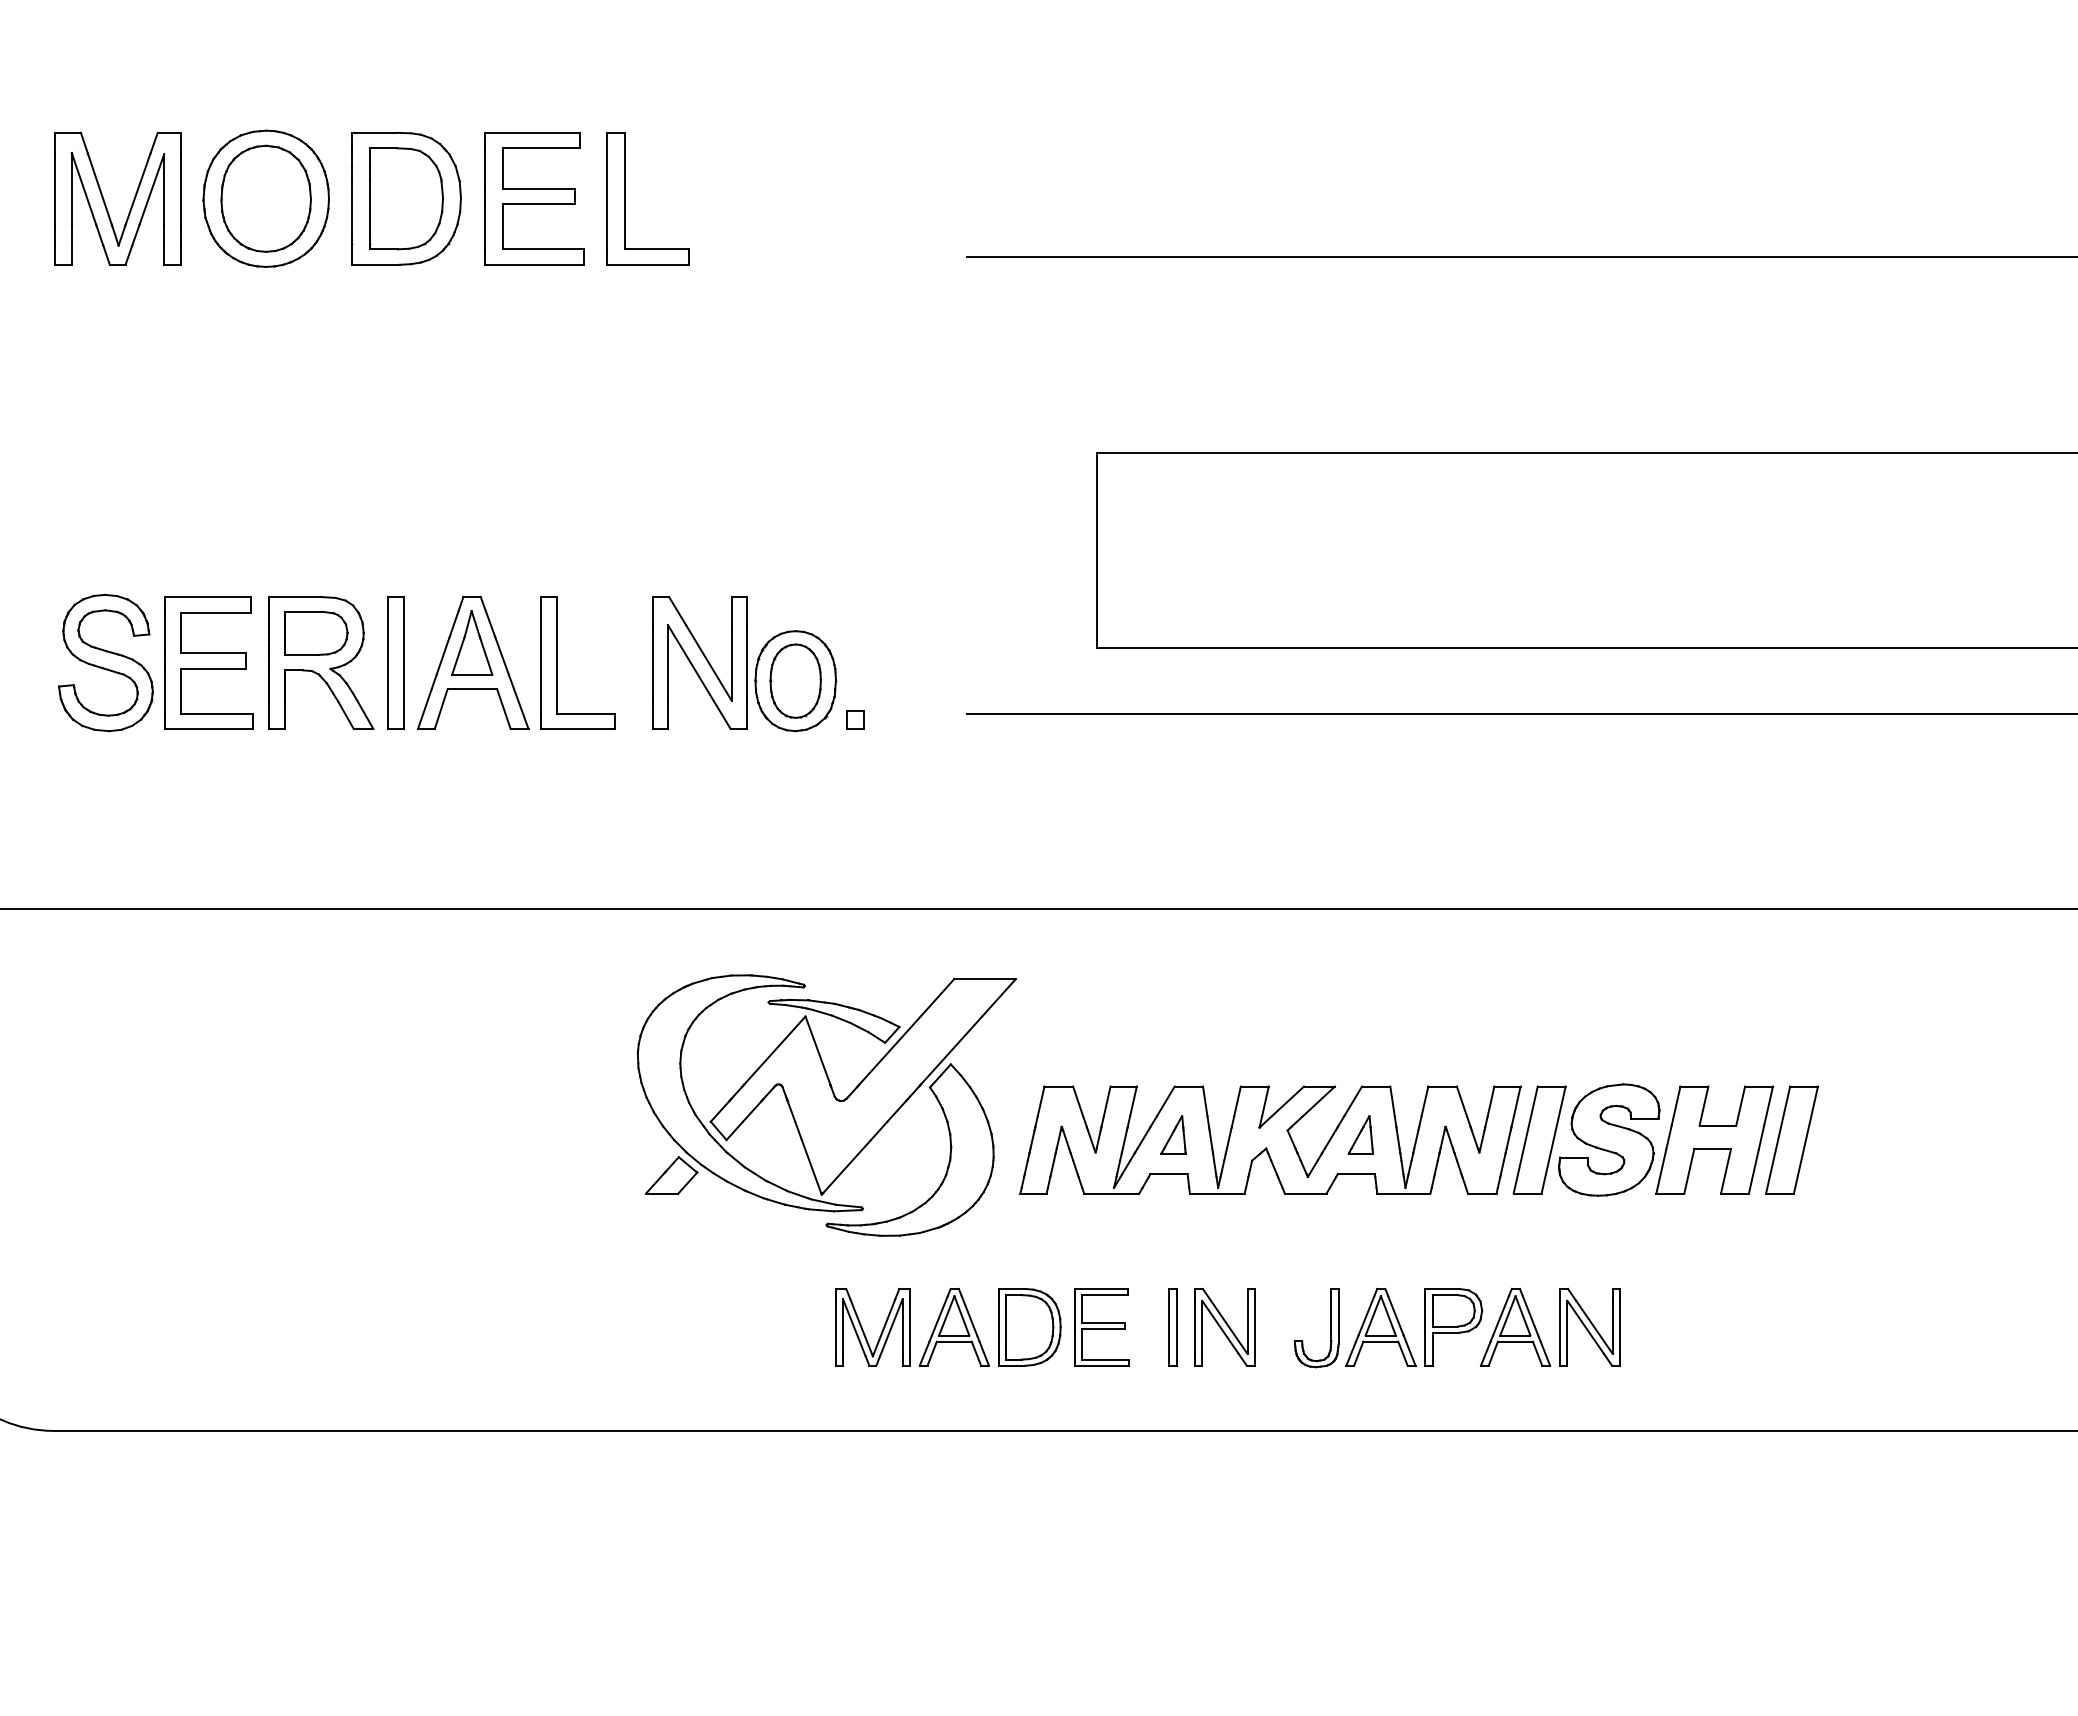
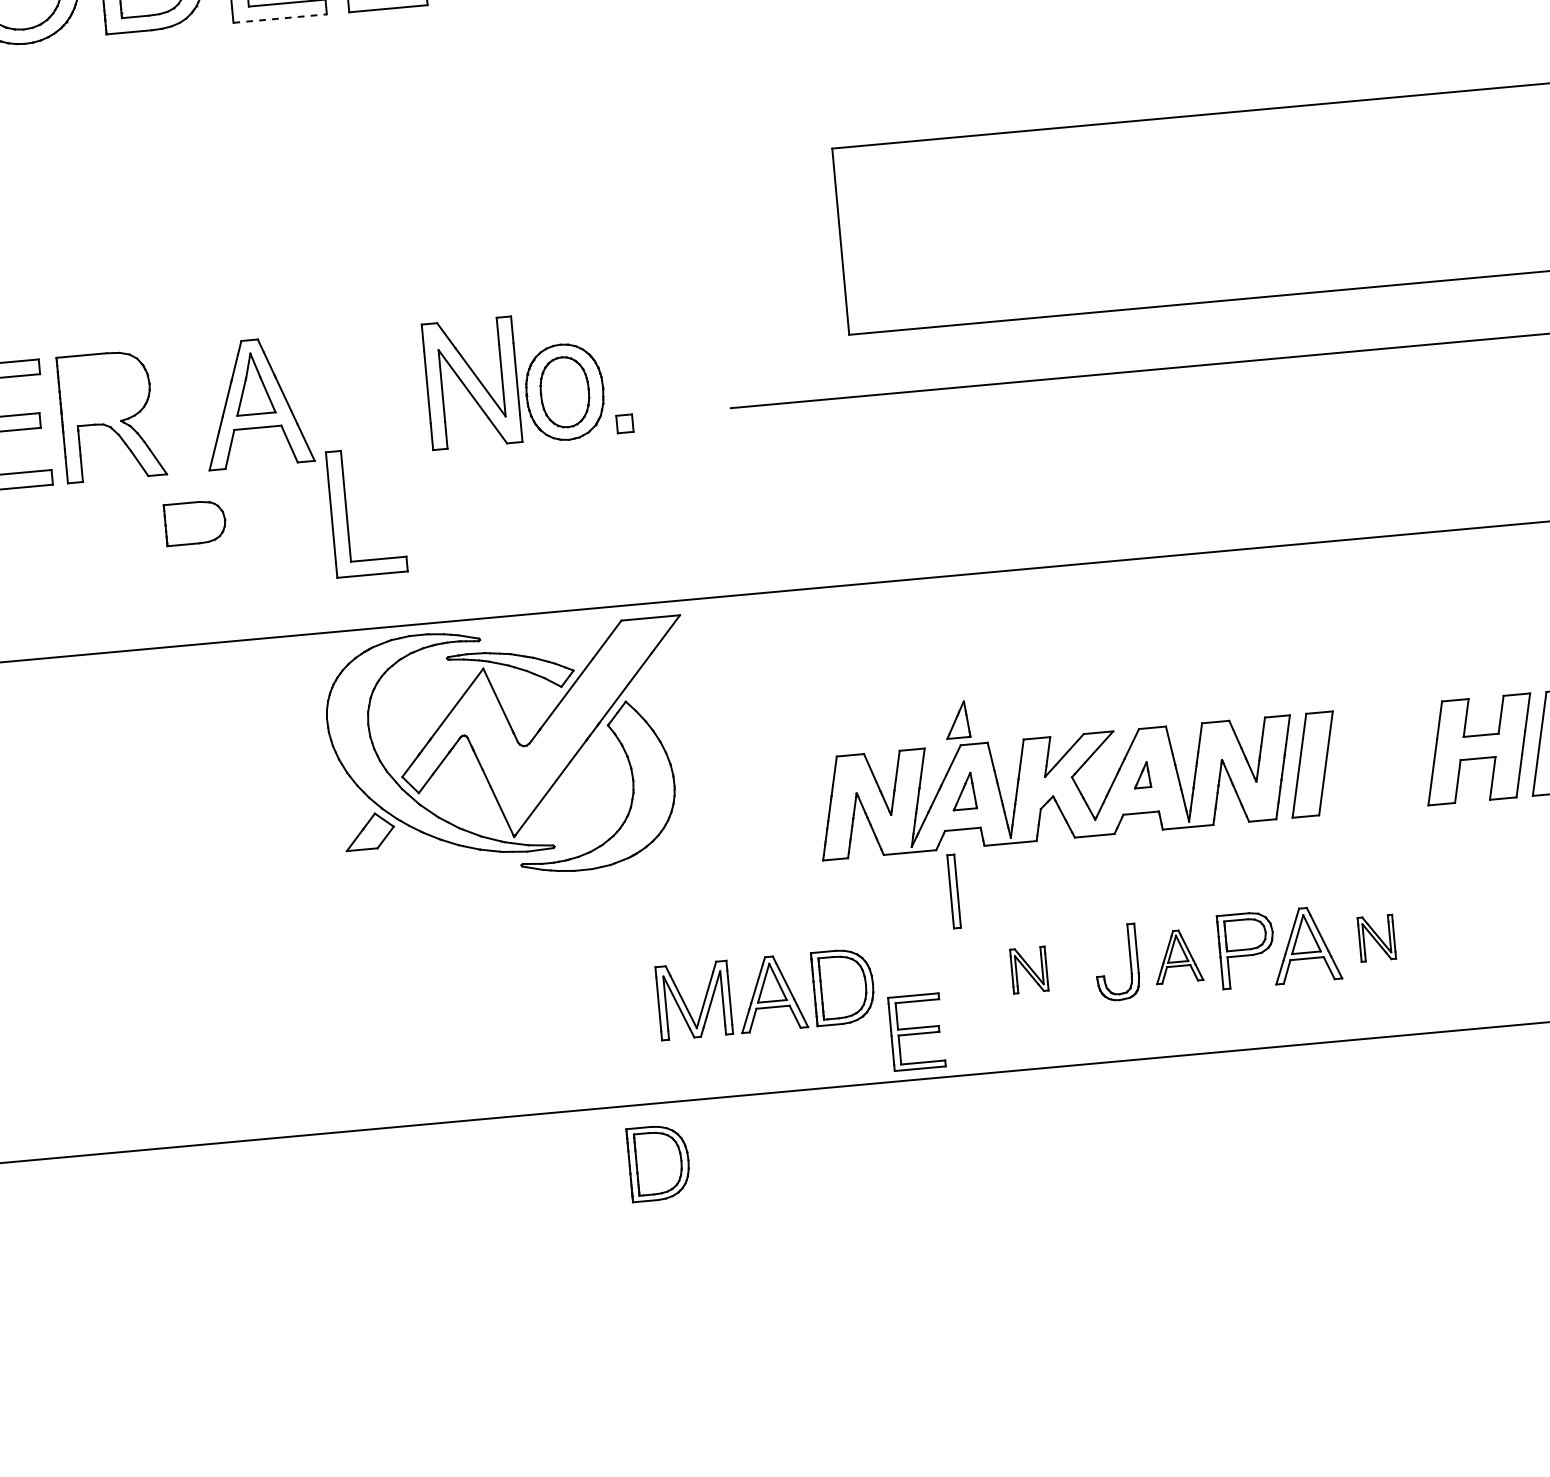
line: (534, 264) -> (280, 18), solid -> dashed
part: (316, 632) -> (195, 522), moved
part: (395, 662) -> (182, 409), removed
part: (557, 662) -> (347, 513), moved
part: (1173, 1059) -> (957, 719), added
part: (826, 1105) -> (511, 751), moved
part: (1360, 1134) -> (1141, 774), size x0.7
part: (1609, 1139) -> (1379, 757), removed
part: (1380, 1326) -> (1177, 955), size x0.7
part: (1589, 1326) -> (1376, 937), size x0.6
part: (1101, 1327) -> (916, 1032), moved
part: (1172, 1327) -> (953, 891), moved
part: (1224, 1327) -> (1028, 970), size x0.6
part: (820, 1493) -> (658, 1163), added

